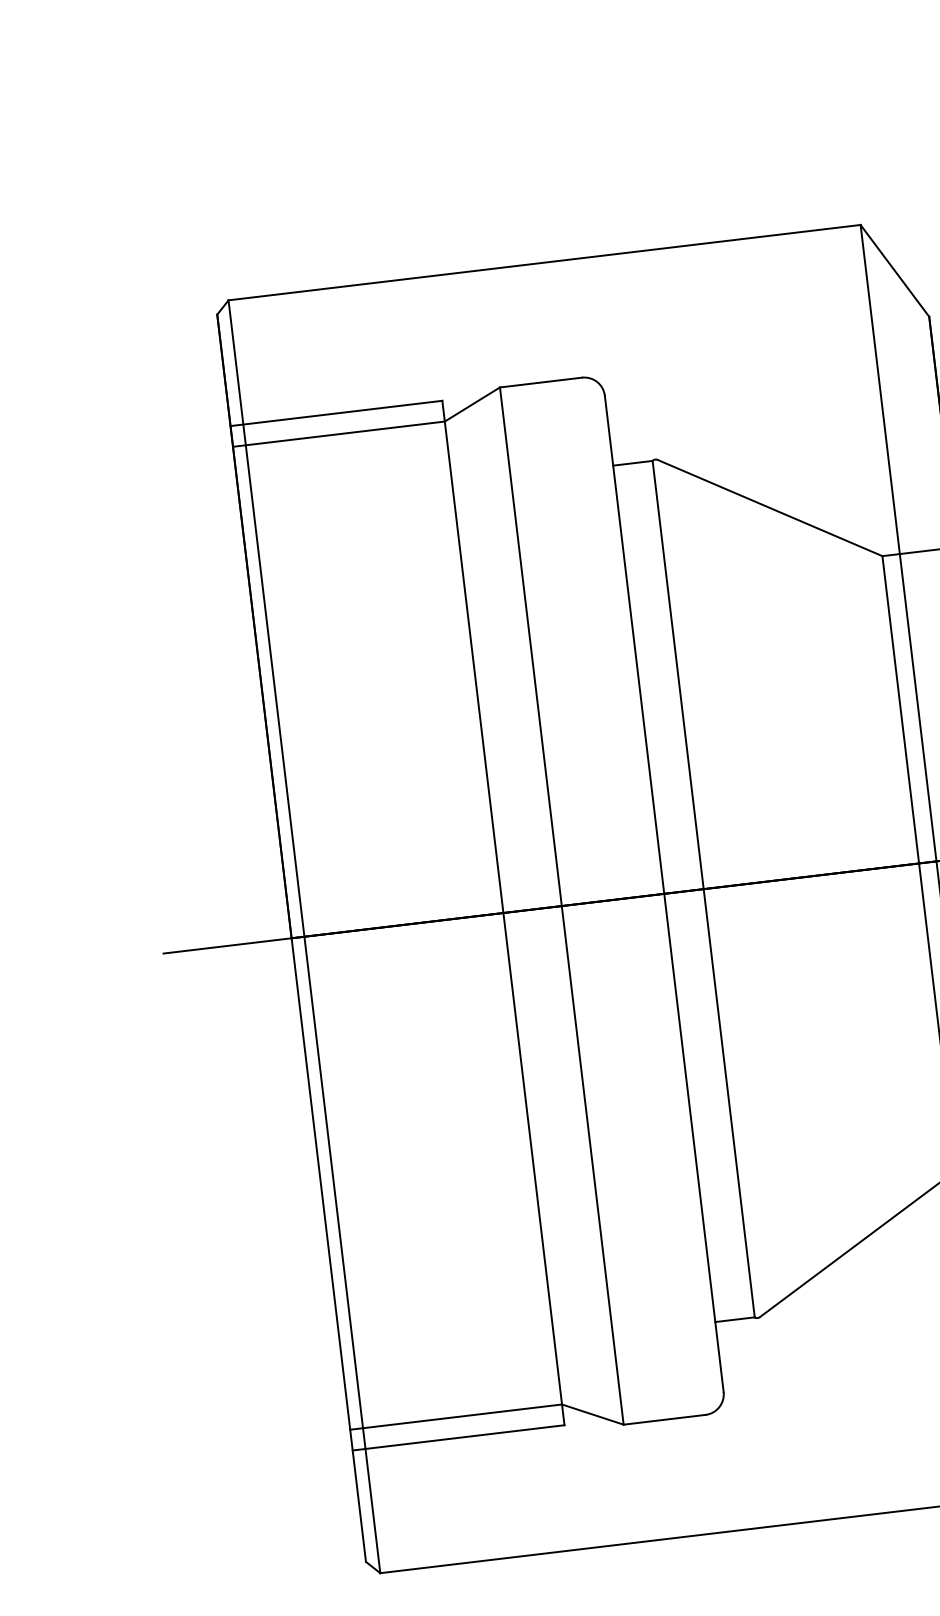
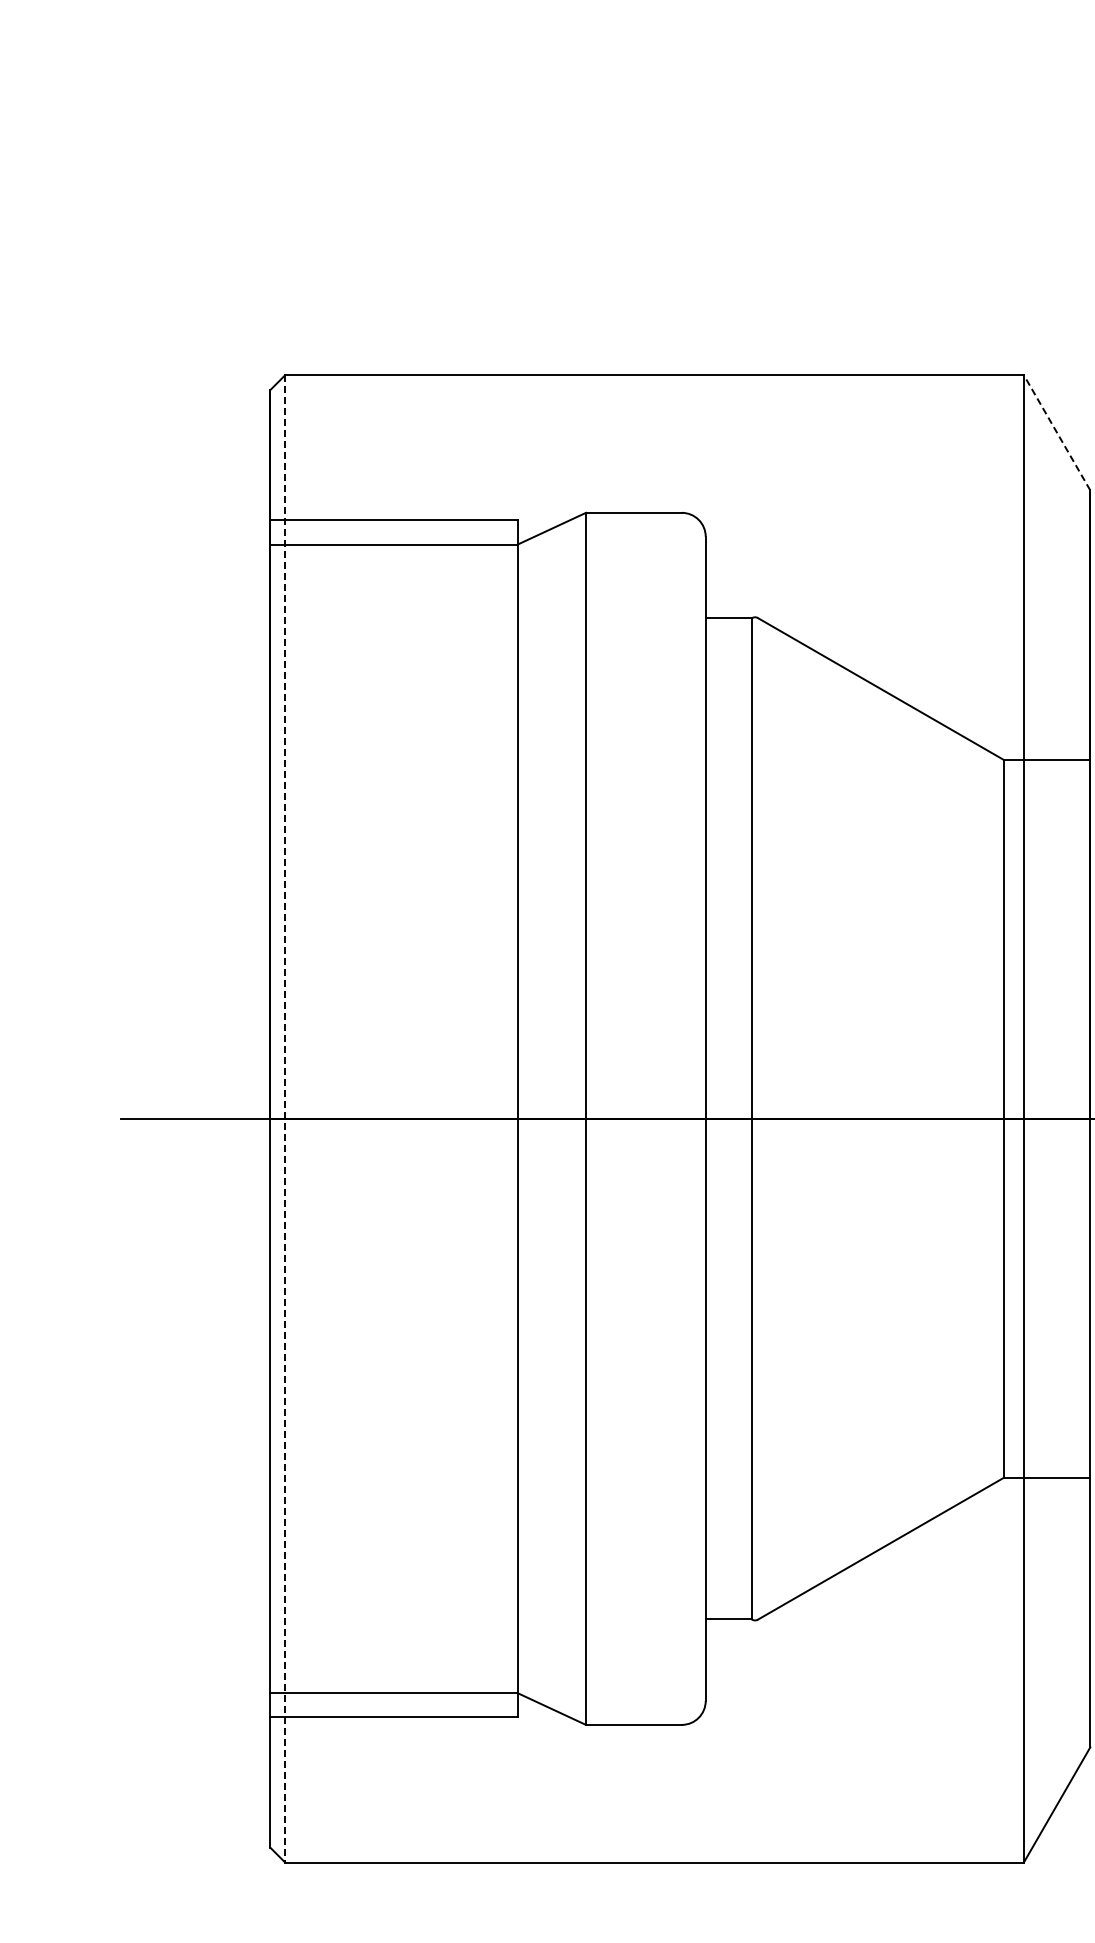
line: (895, 270) -> (1057, 432), solid -> dashed
line: (304, 936) -> (285, 1118), solid -> dashed

